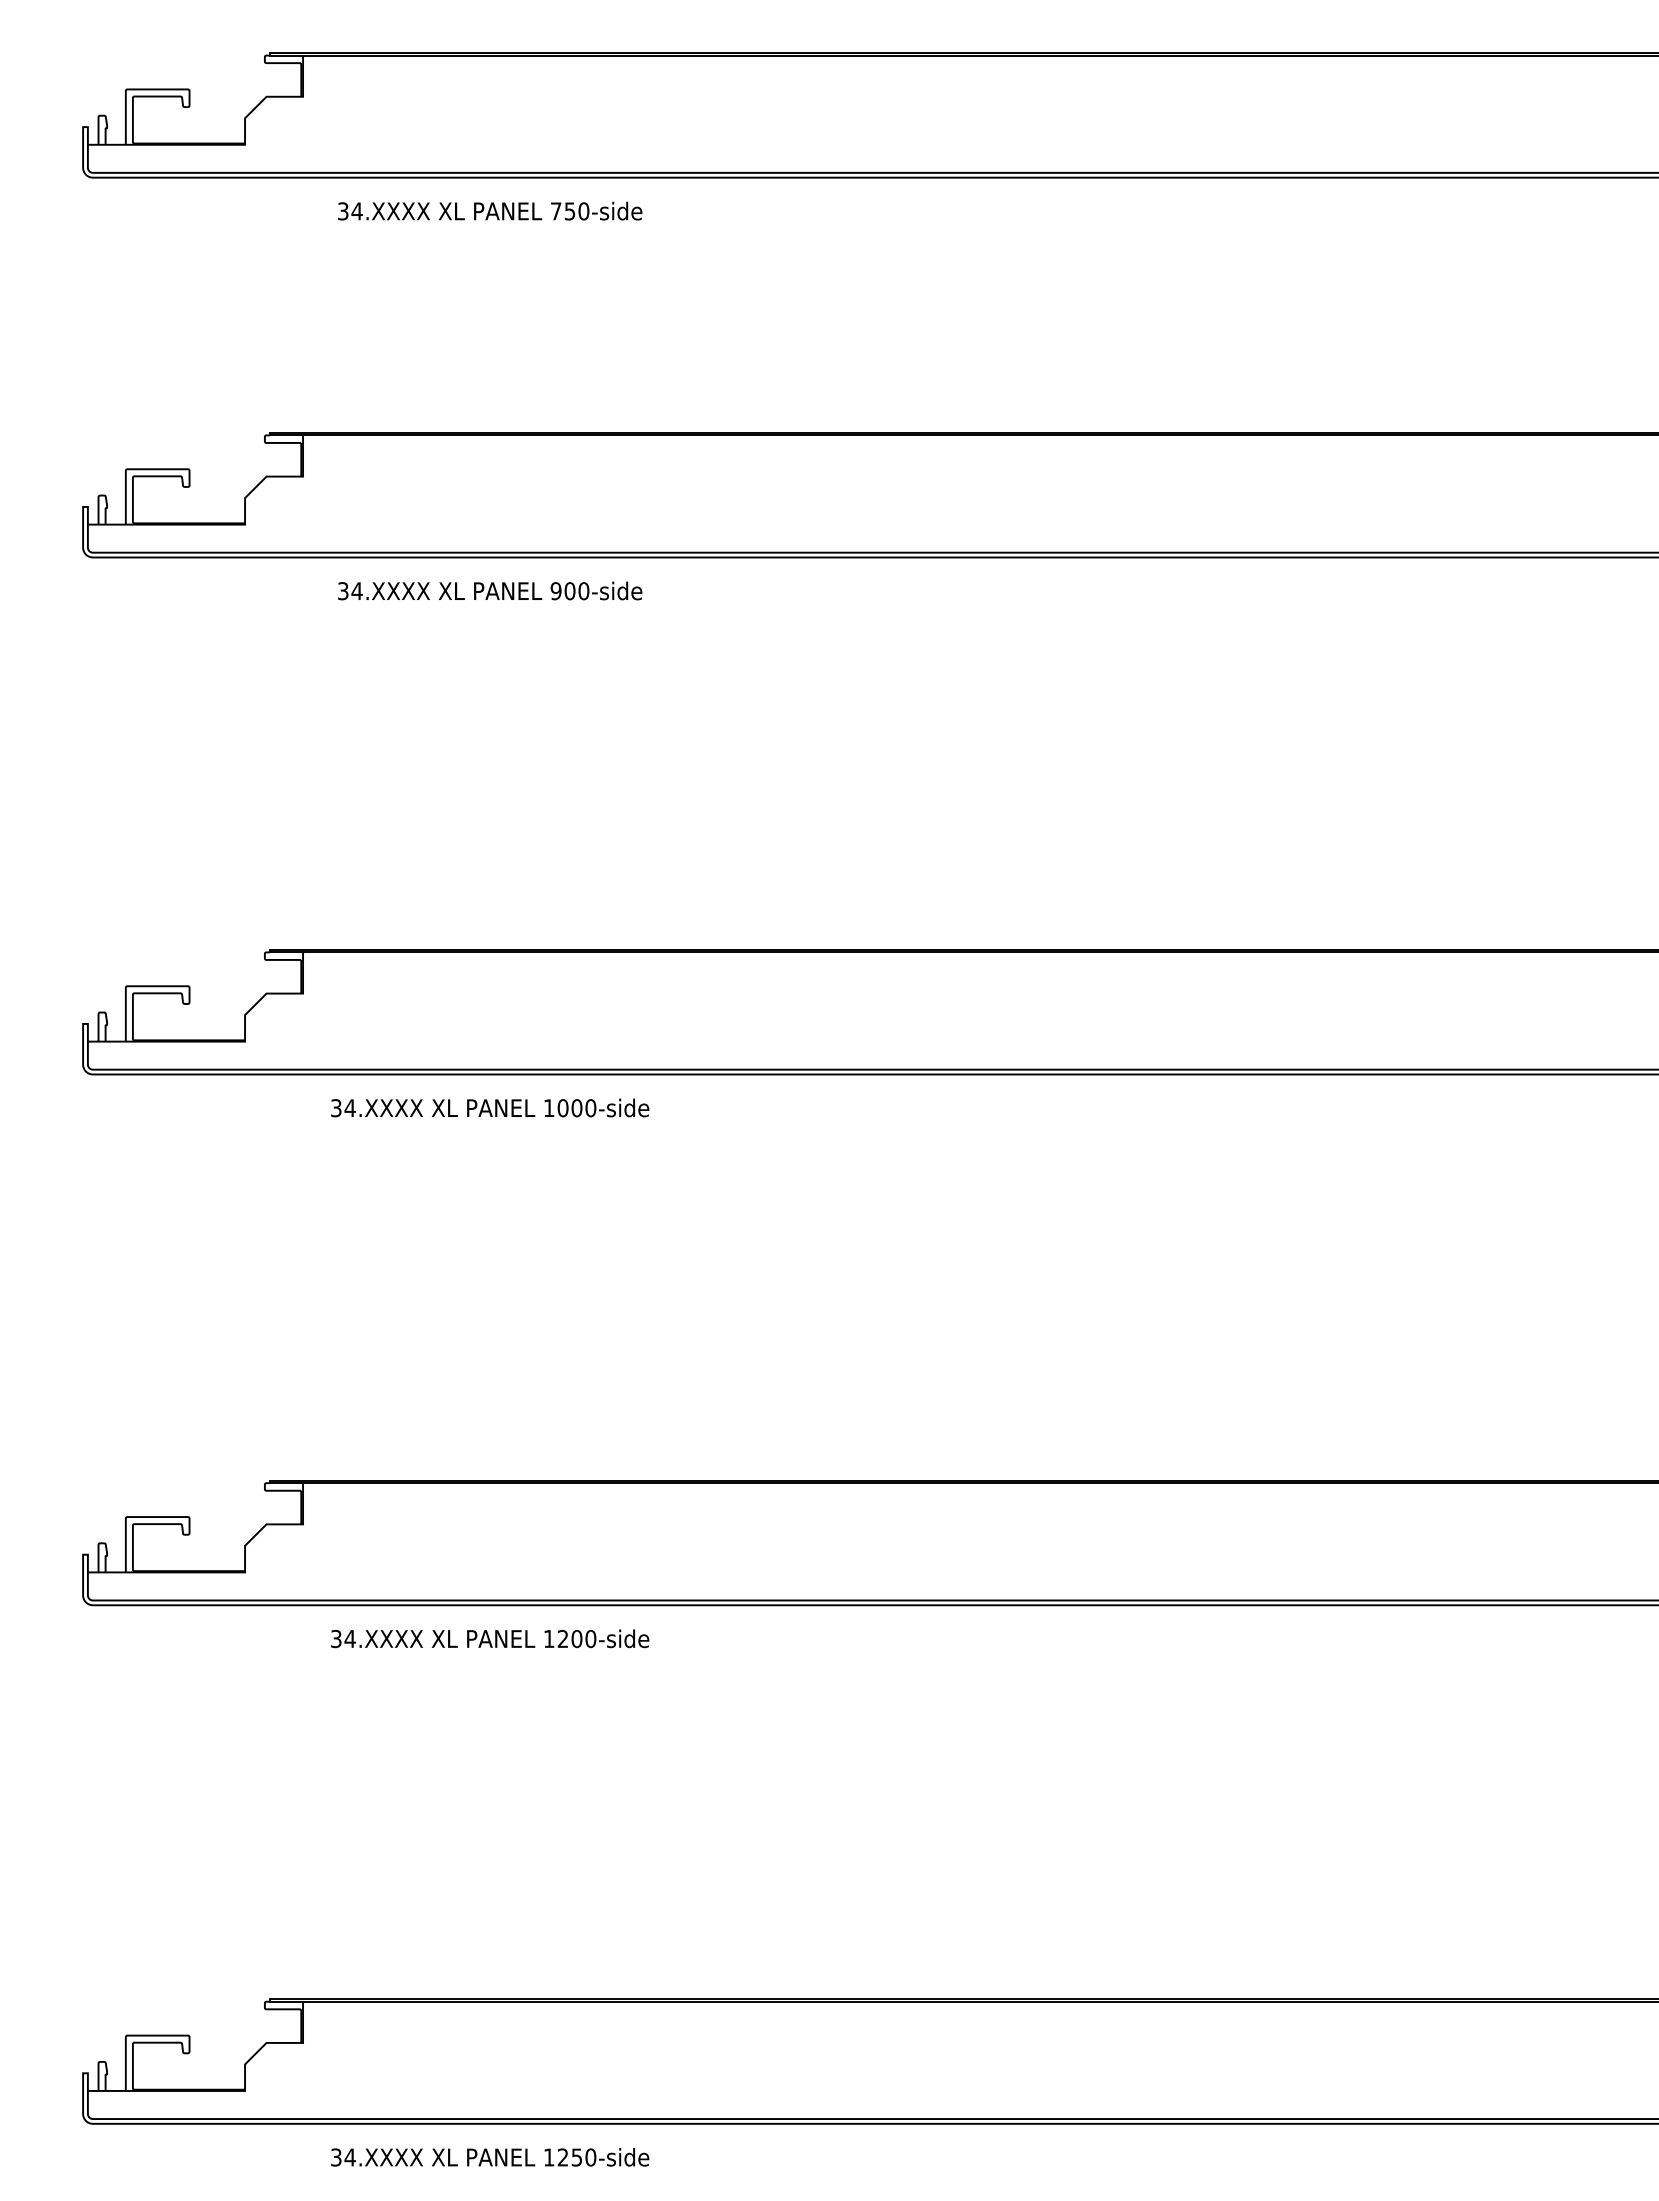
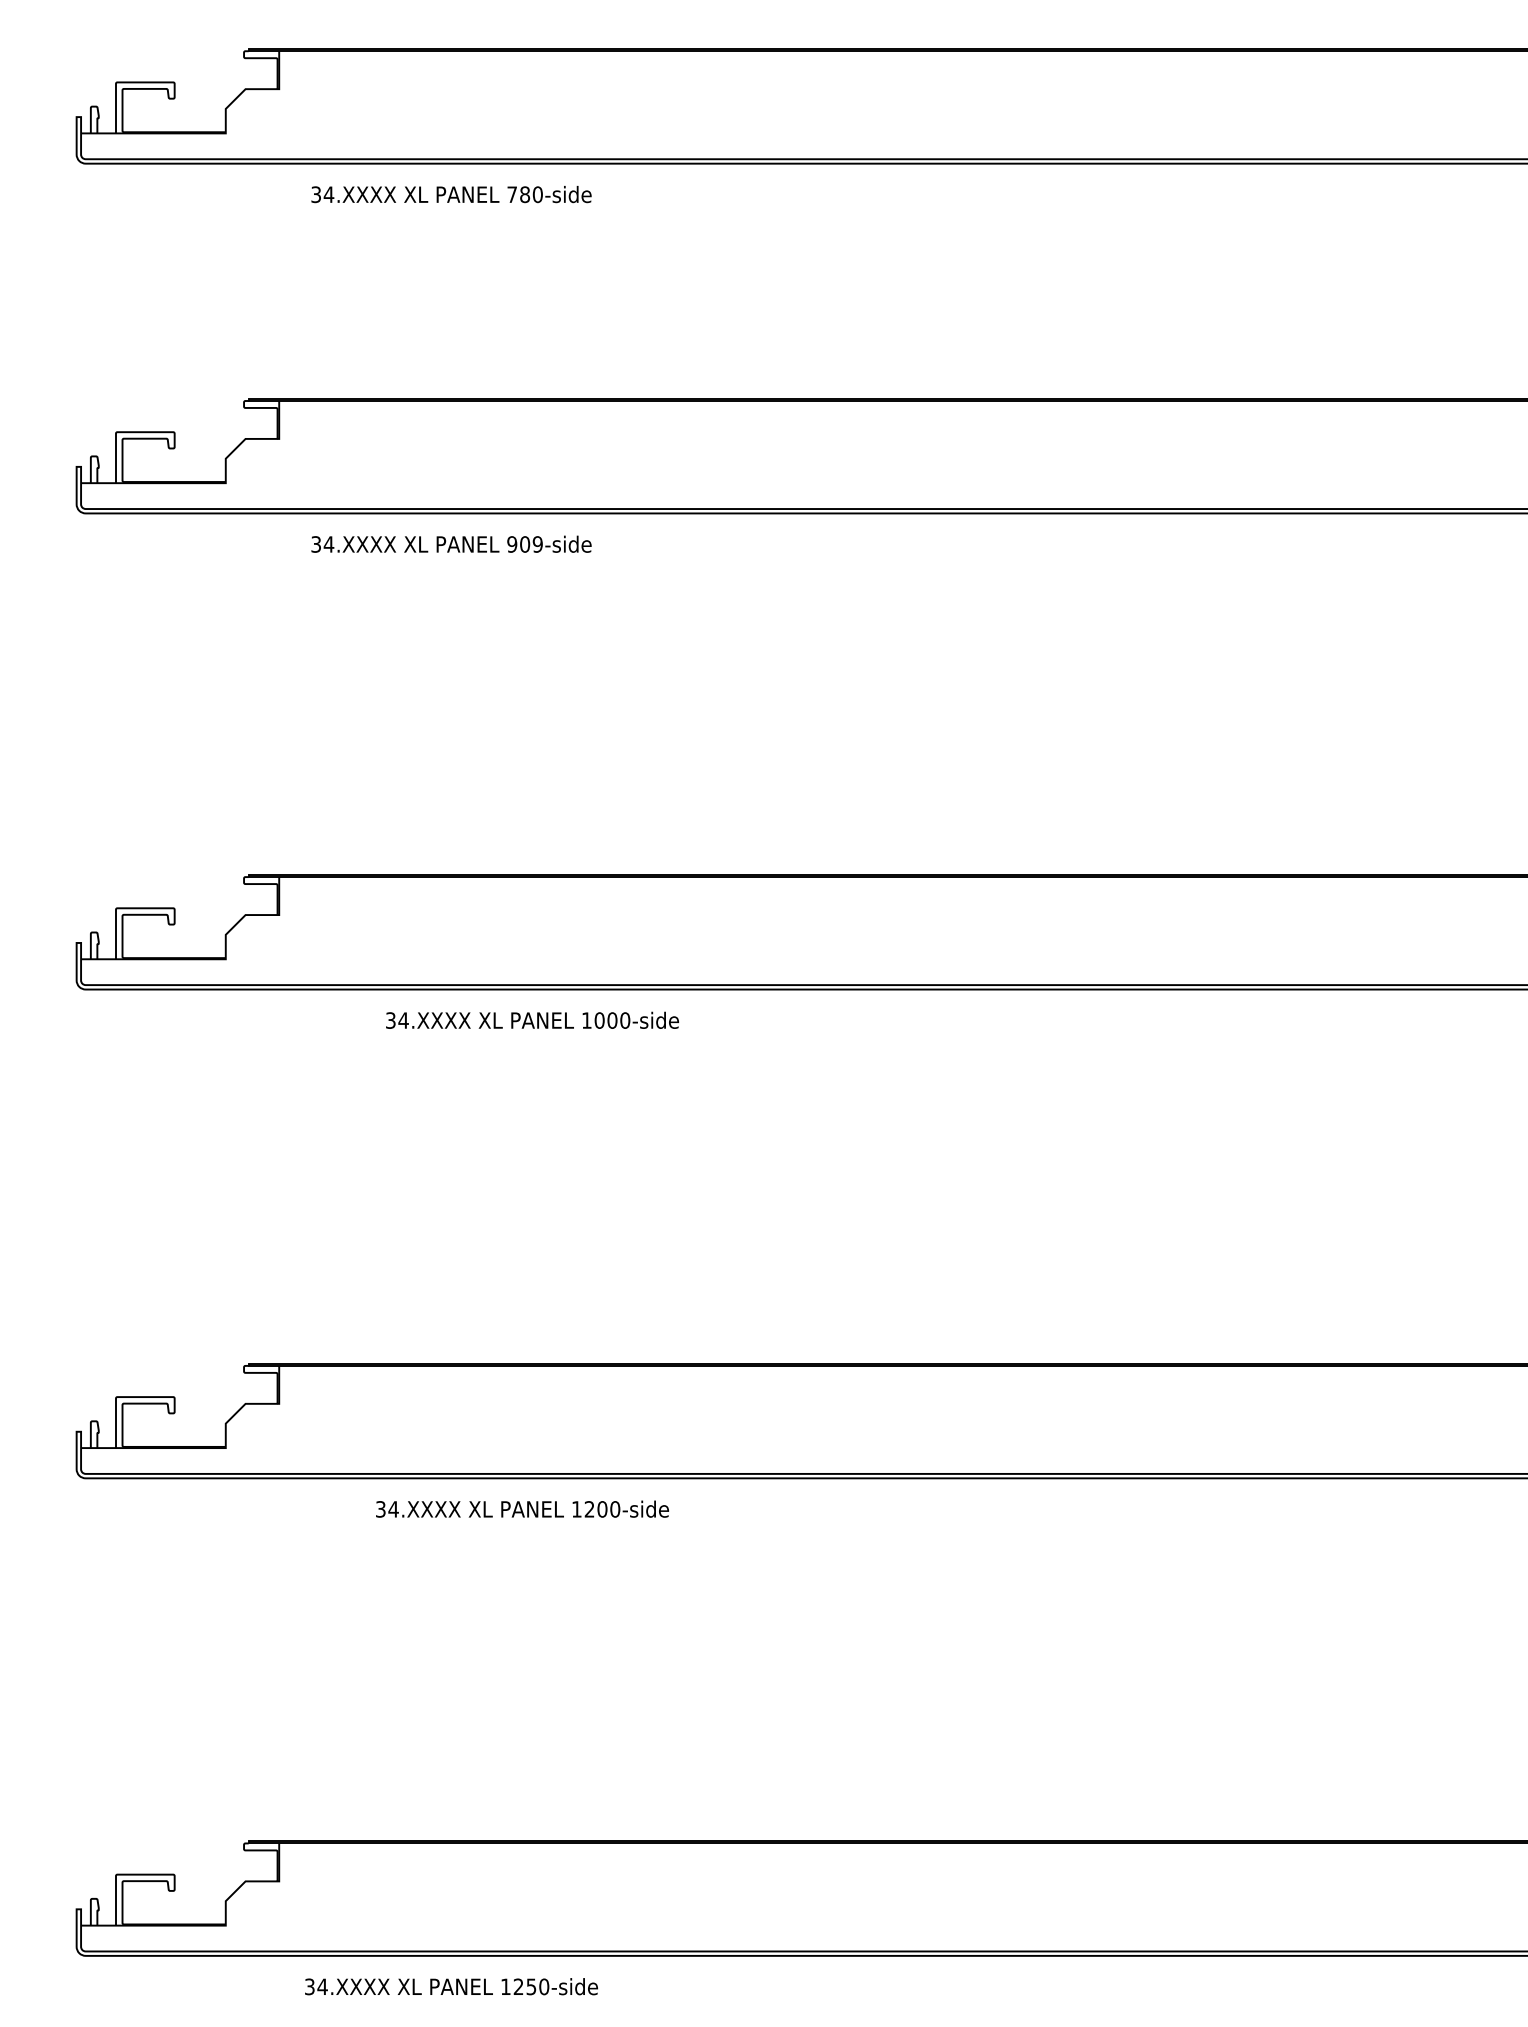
text: (570, 211) -> (525, 194), 750-side -> 780-side
text: (583, 591) -> (537, 544), 900-side -> 909-side
text: (490, 1107) -> (532, 1019), moved
text: (490, 1638) -> (522, 1508), moved

